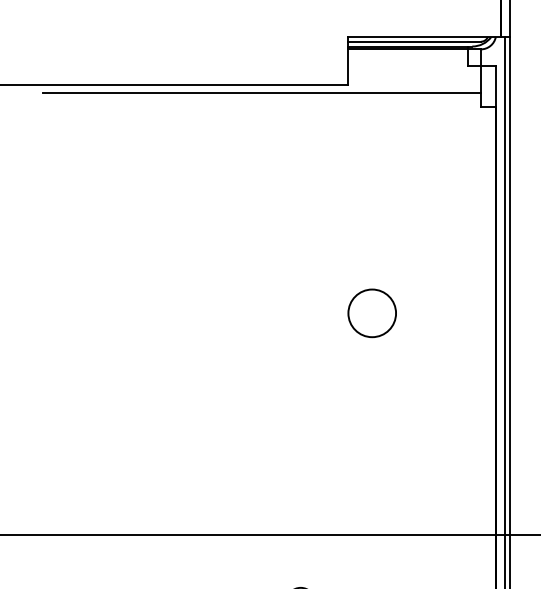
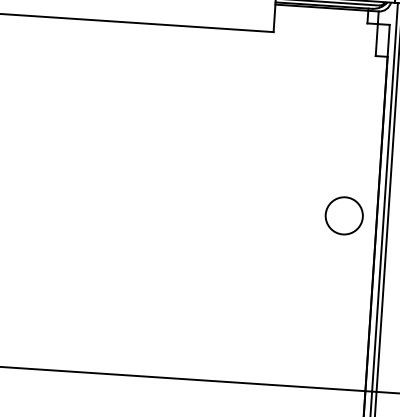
line: (261, 92) -> (205, 33), removed
circle: (371, 313) -> (343, 215), moved

